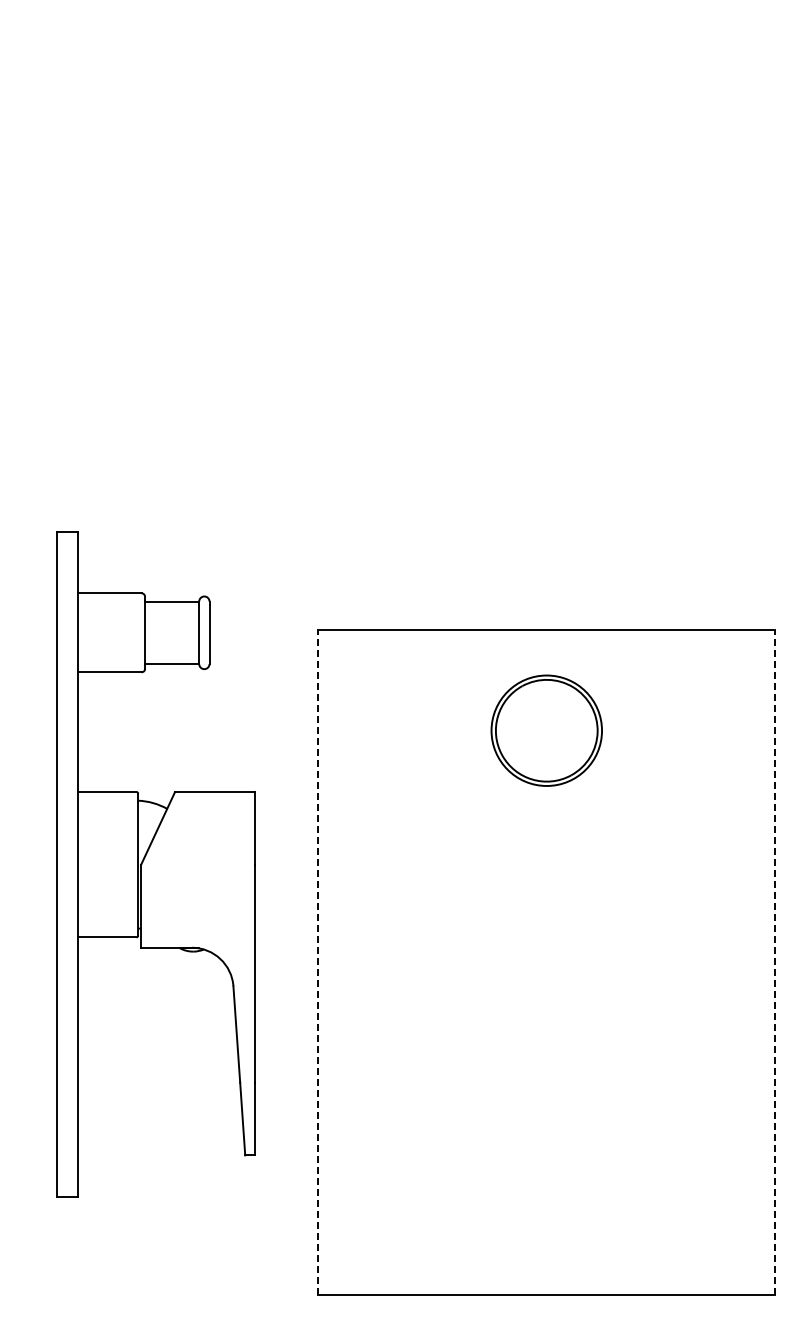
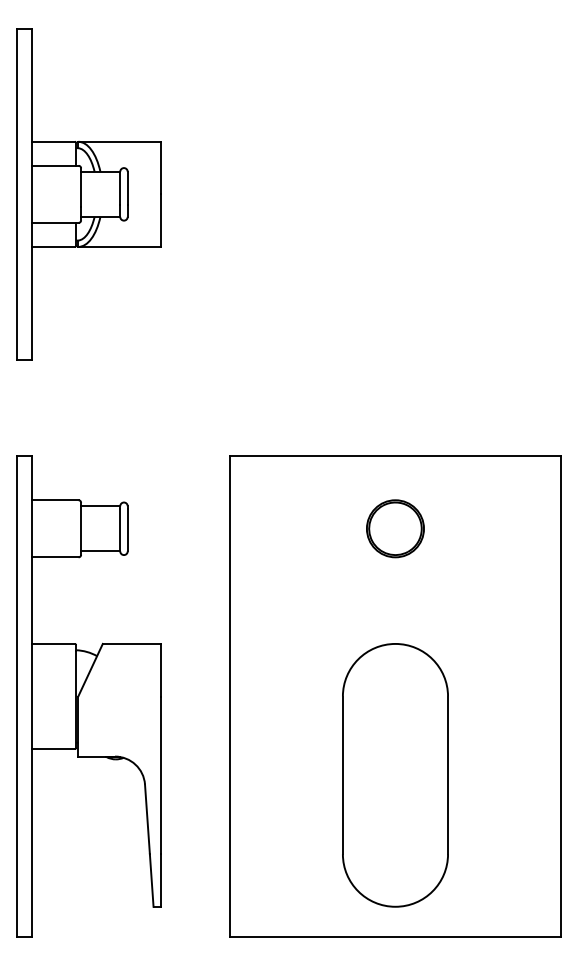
part: (122, 268) -> (88, 194), added
part: (546, 730) -> (395, 528), size x0.71
part: (155, 864) -> (88, 696), moved
line: (318, 962) -> (230, 696), dashed -> solid
line: (775, 962) -> (560, 696), dashed -> solid
part: (546, 1071) -> (395, 775), added

